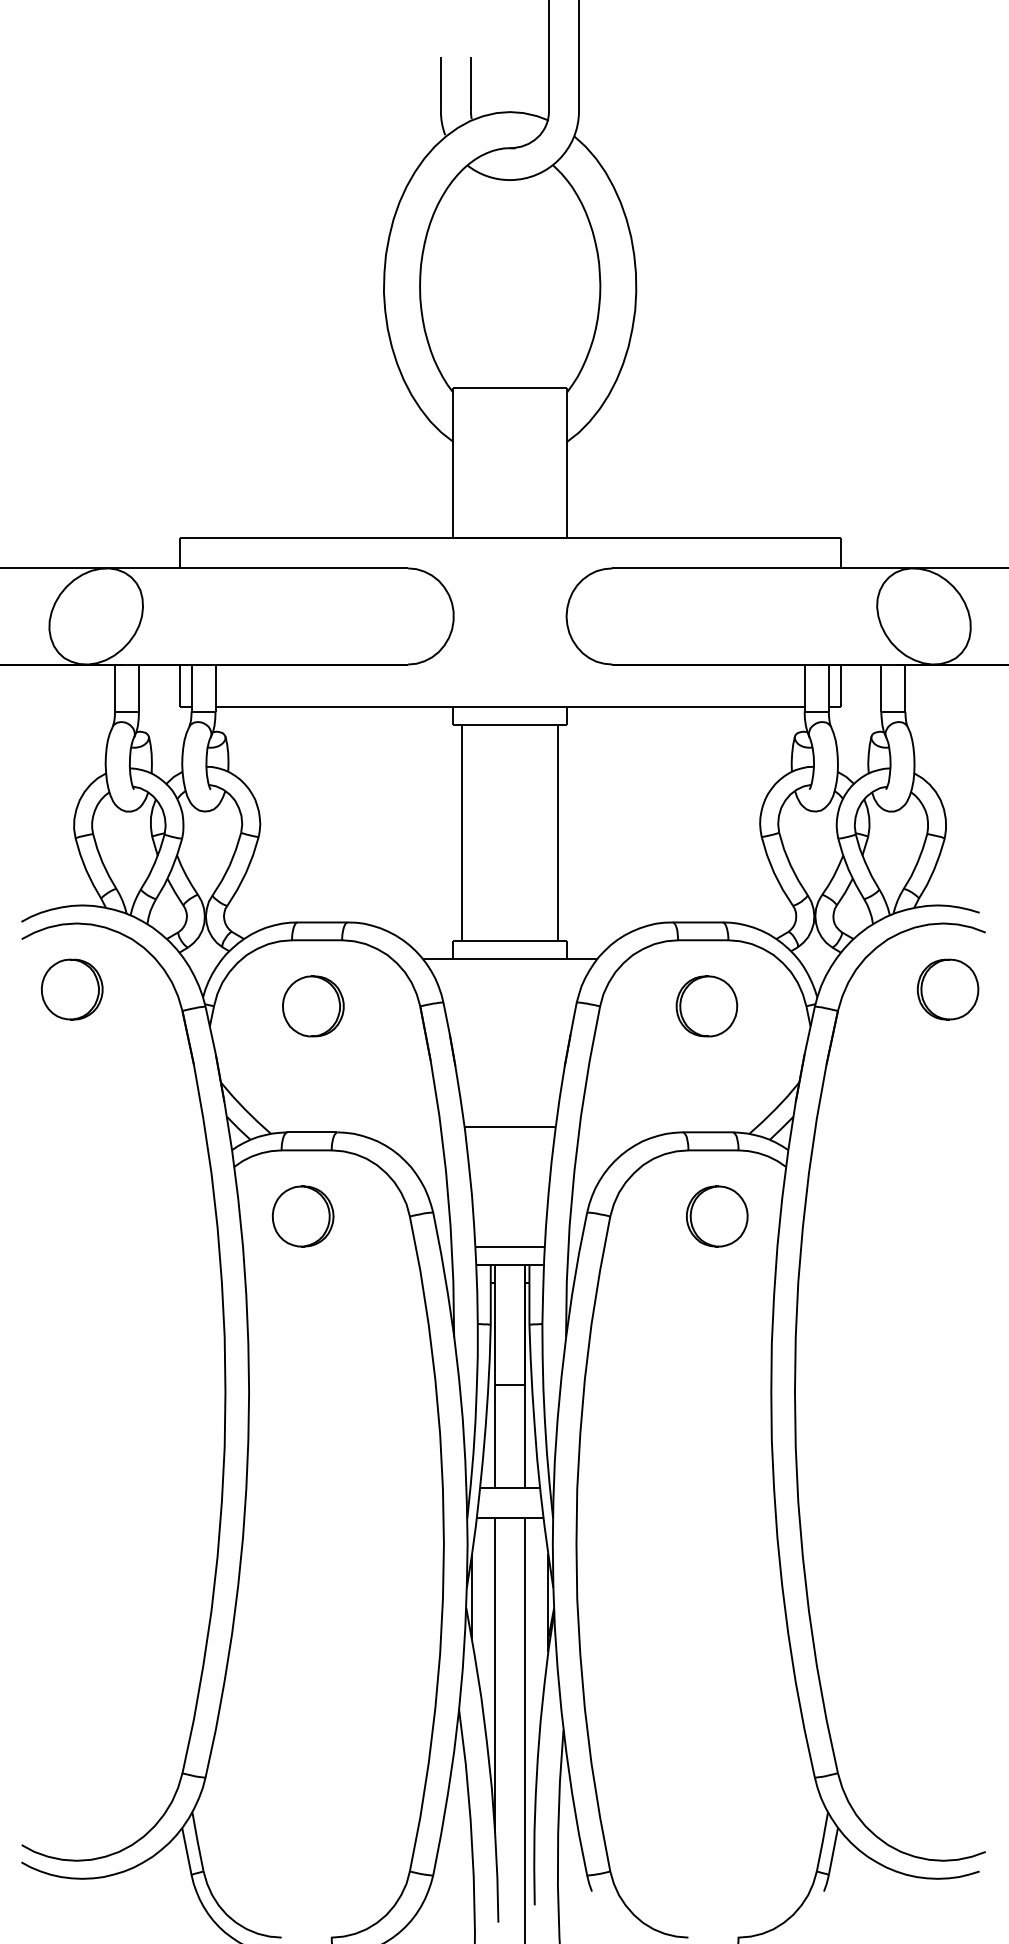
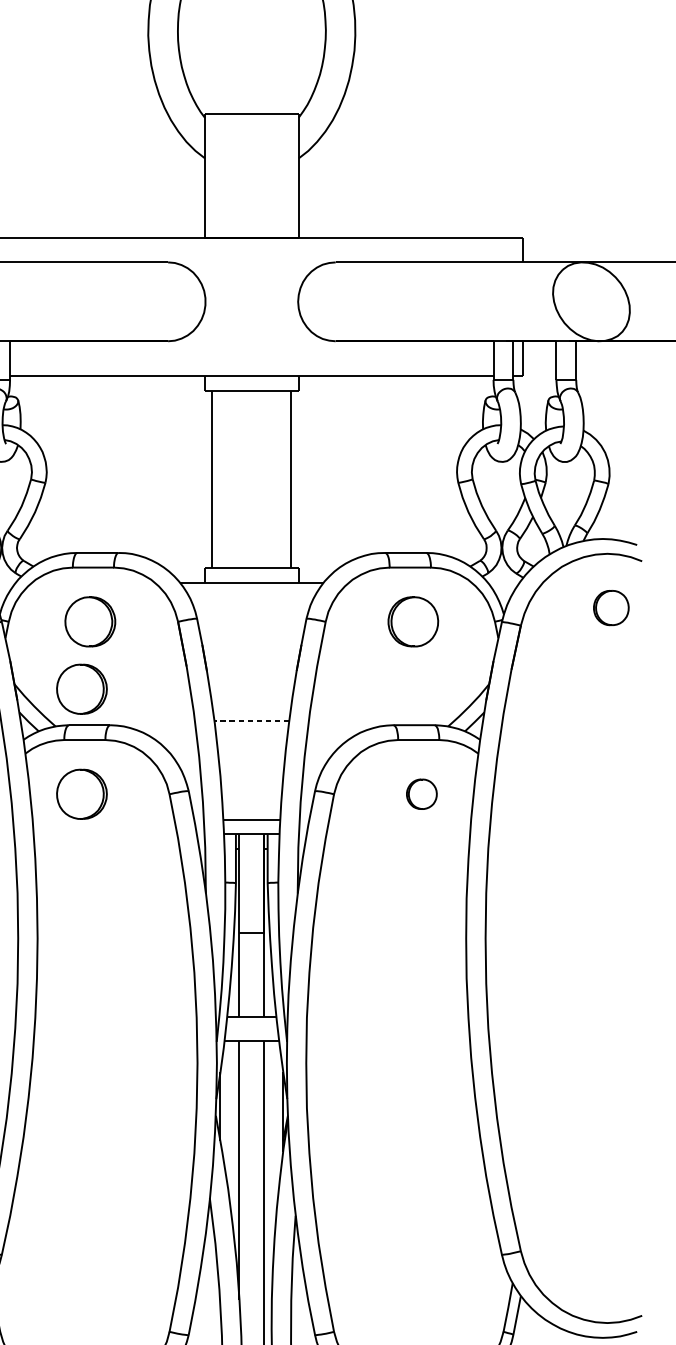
part: (948, 989) -> (611, 607), size x0.7
part: (302, 1088) -> (81, 689), added
line: (510, 1126) -> (252, 720), solid -> dashed
part: (717, 1216) -> (422, 794), size x0.6

